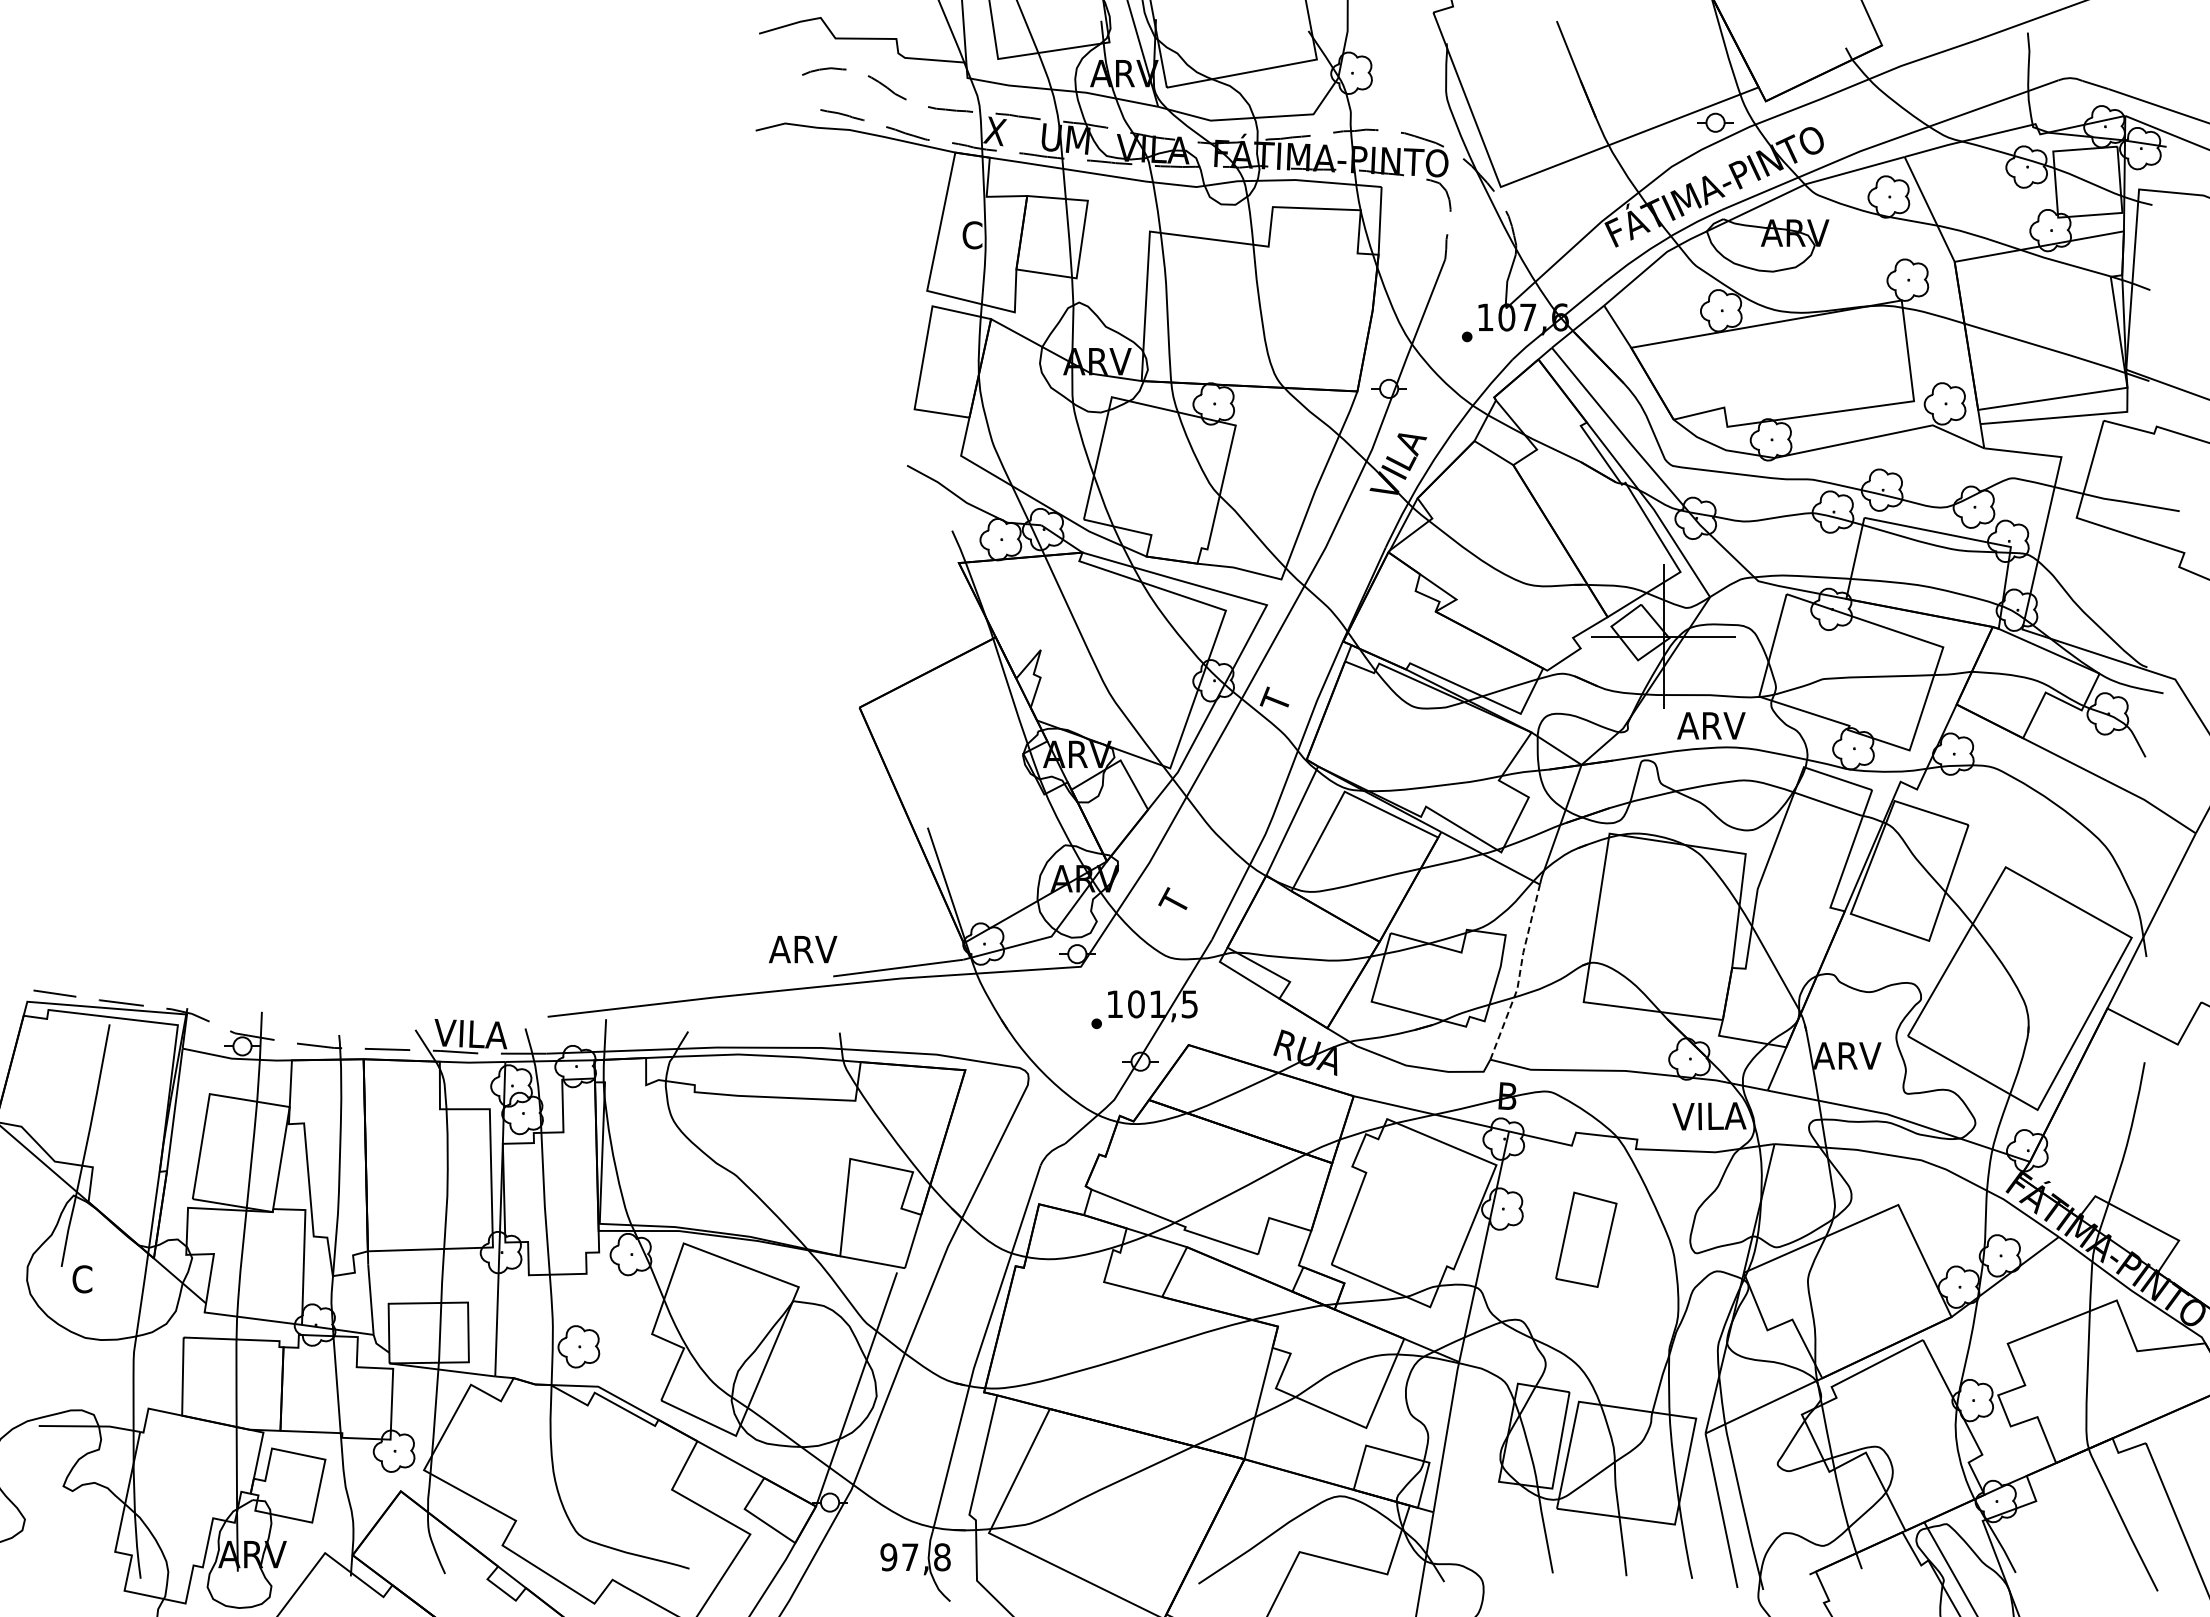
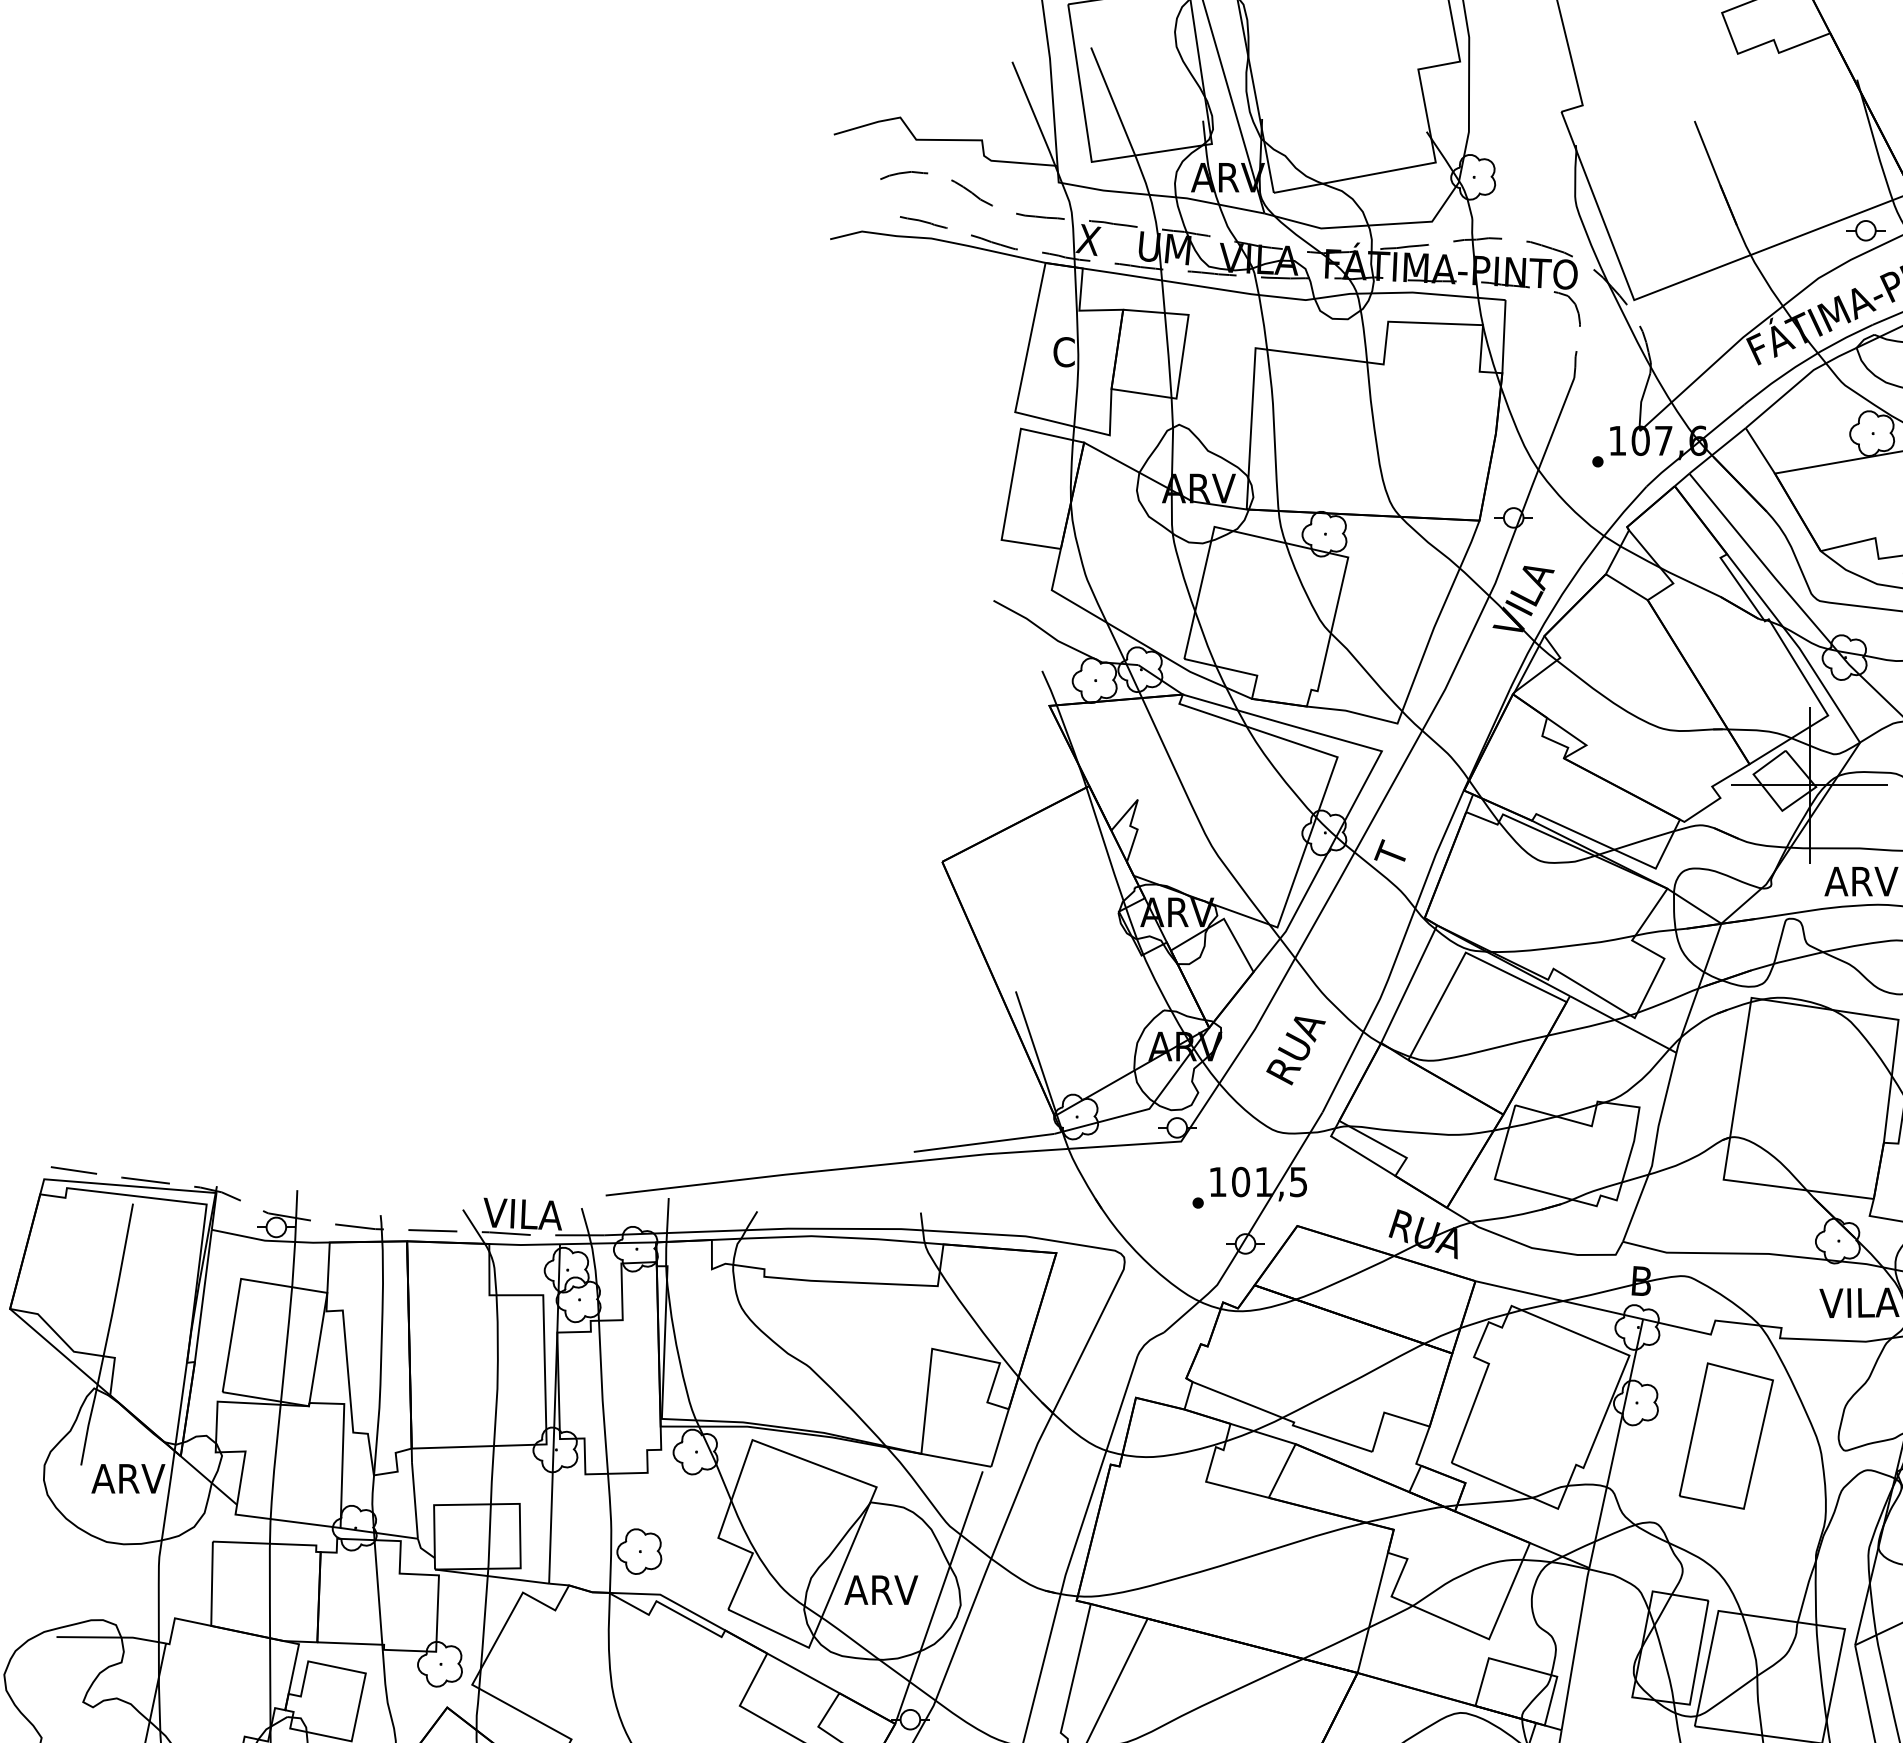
text: (1186, 882) -> (1295, 1050), T -> RUA
text: (803, 949) -> (881, 1590), moved
line: (1519, 973) -> (1654, 1148), dashed -> solid
part: (1586, 1239) -> (1726, 1435), size x1.43
text: (105, 1279) -> (128, 1478), C -> ARV

